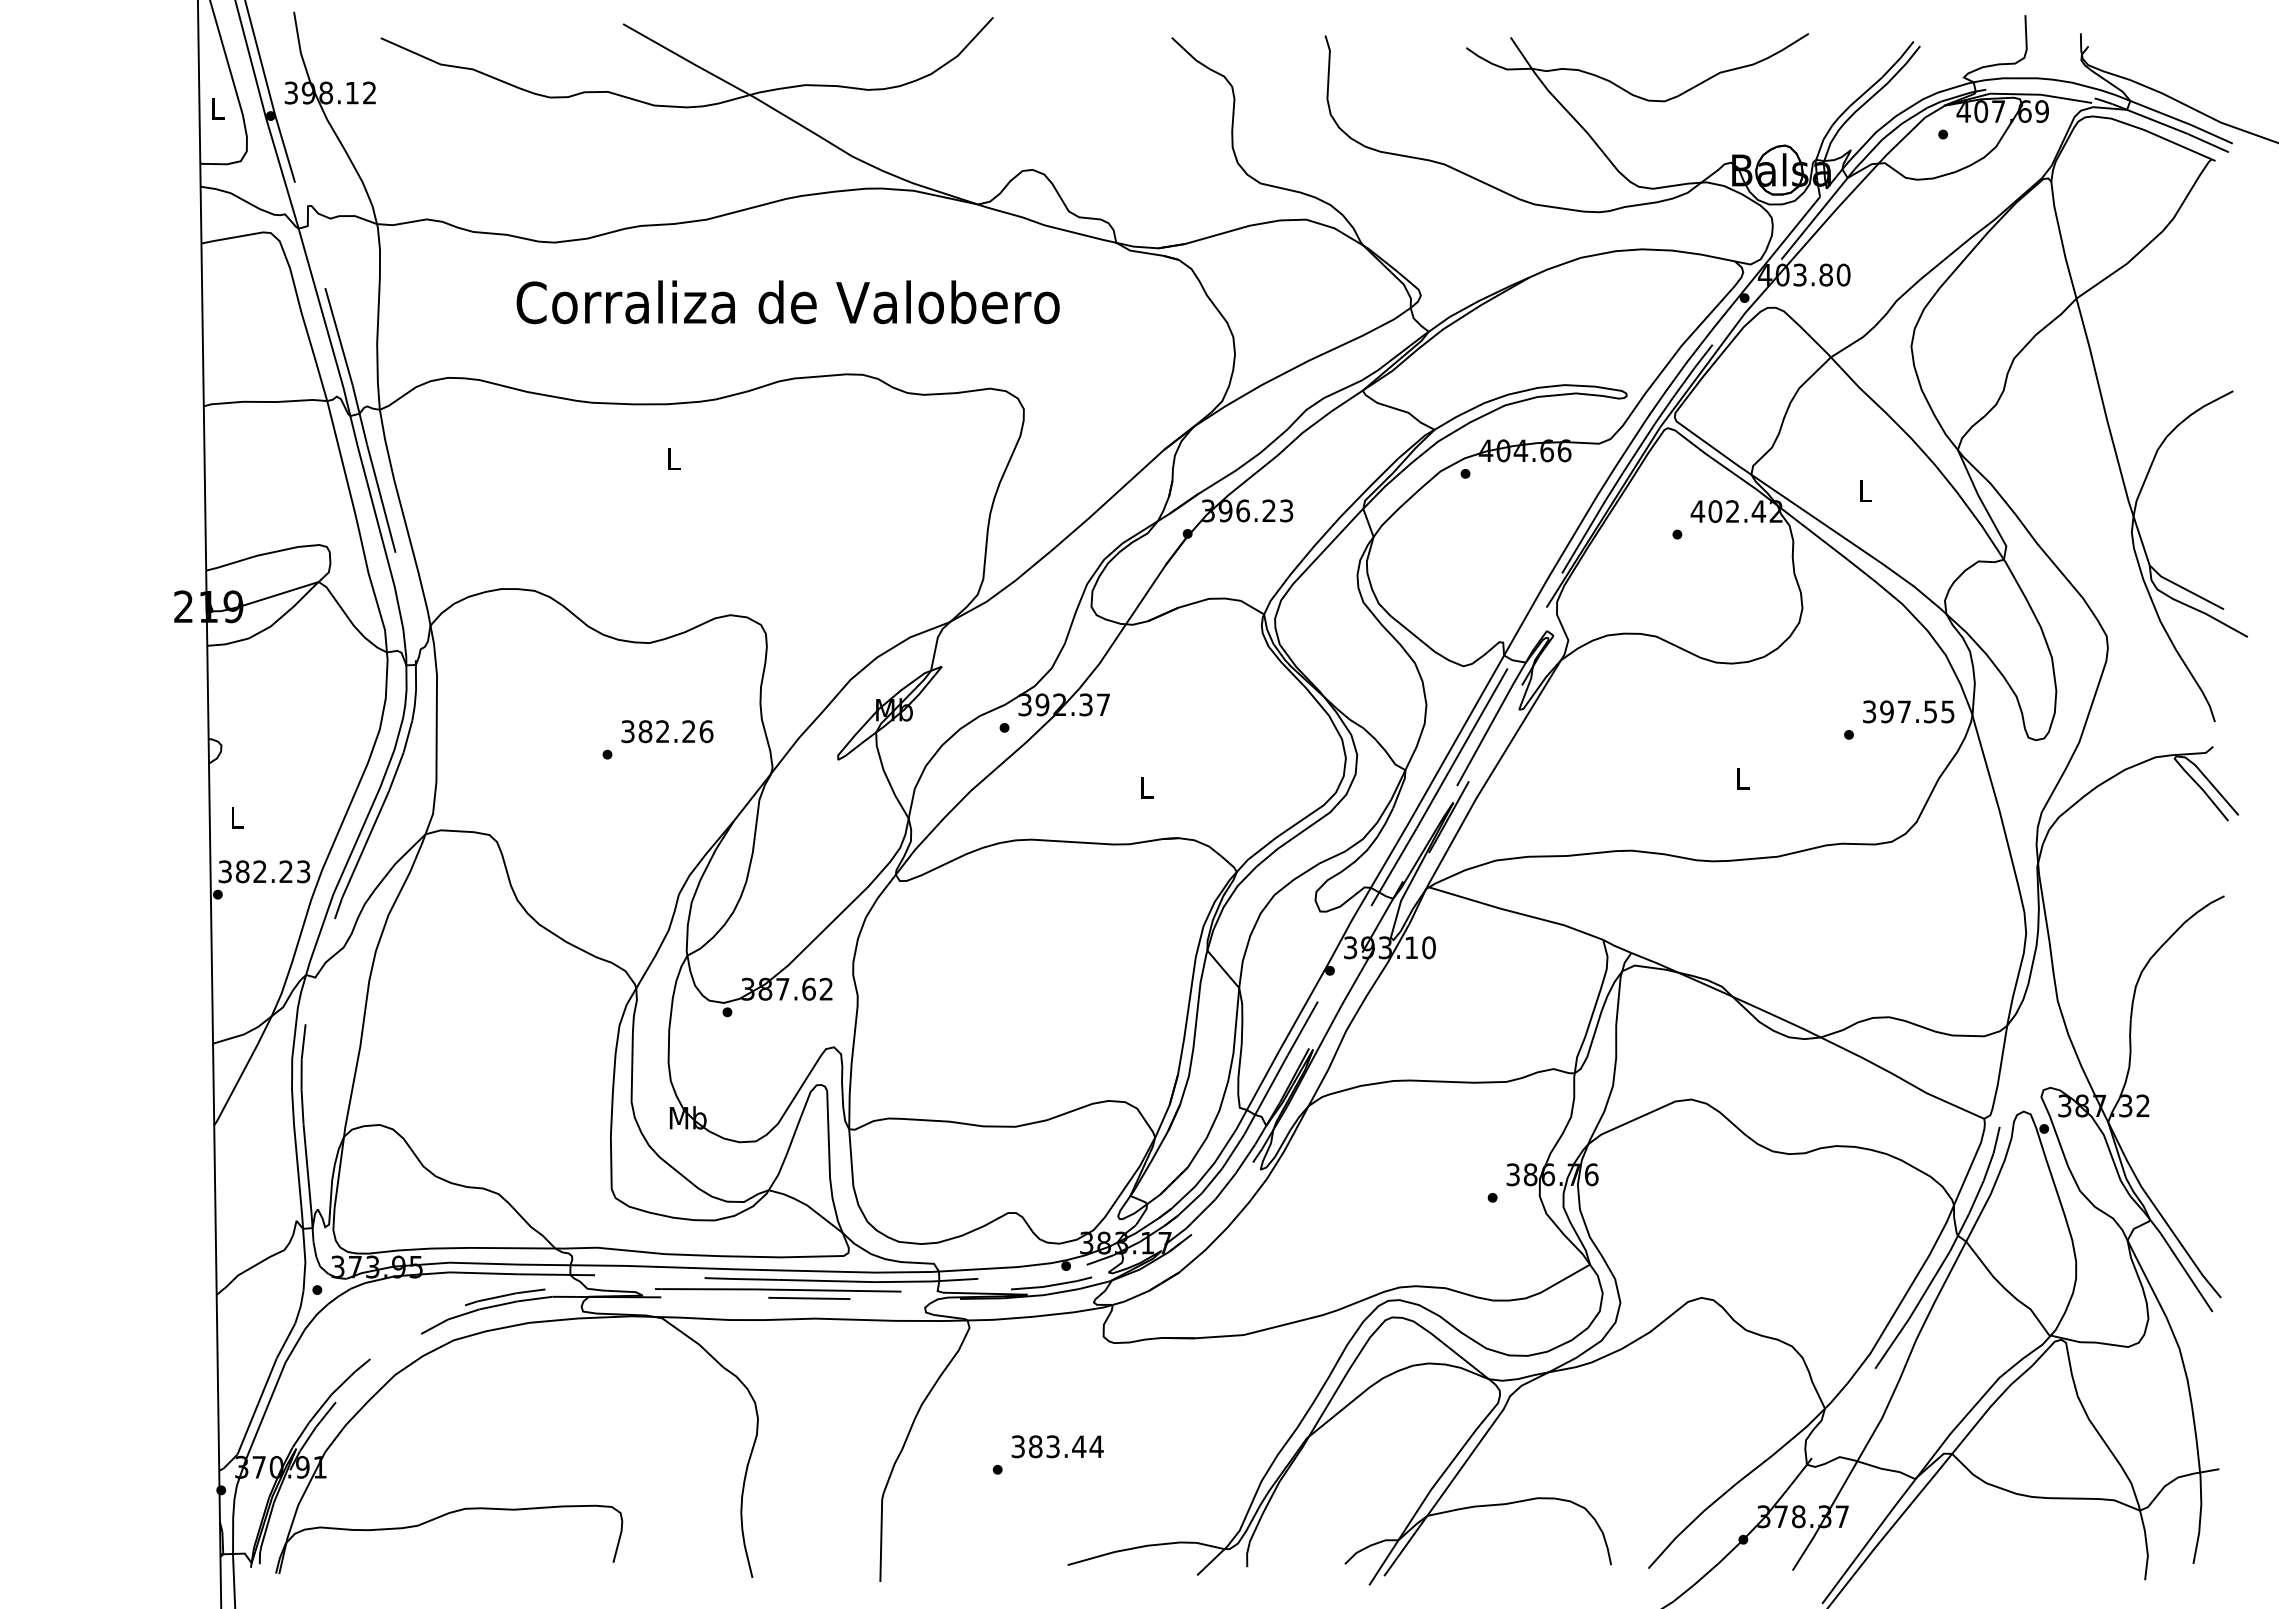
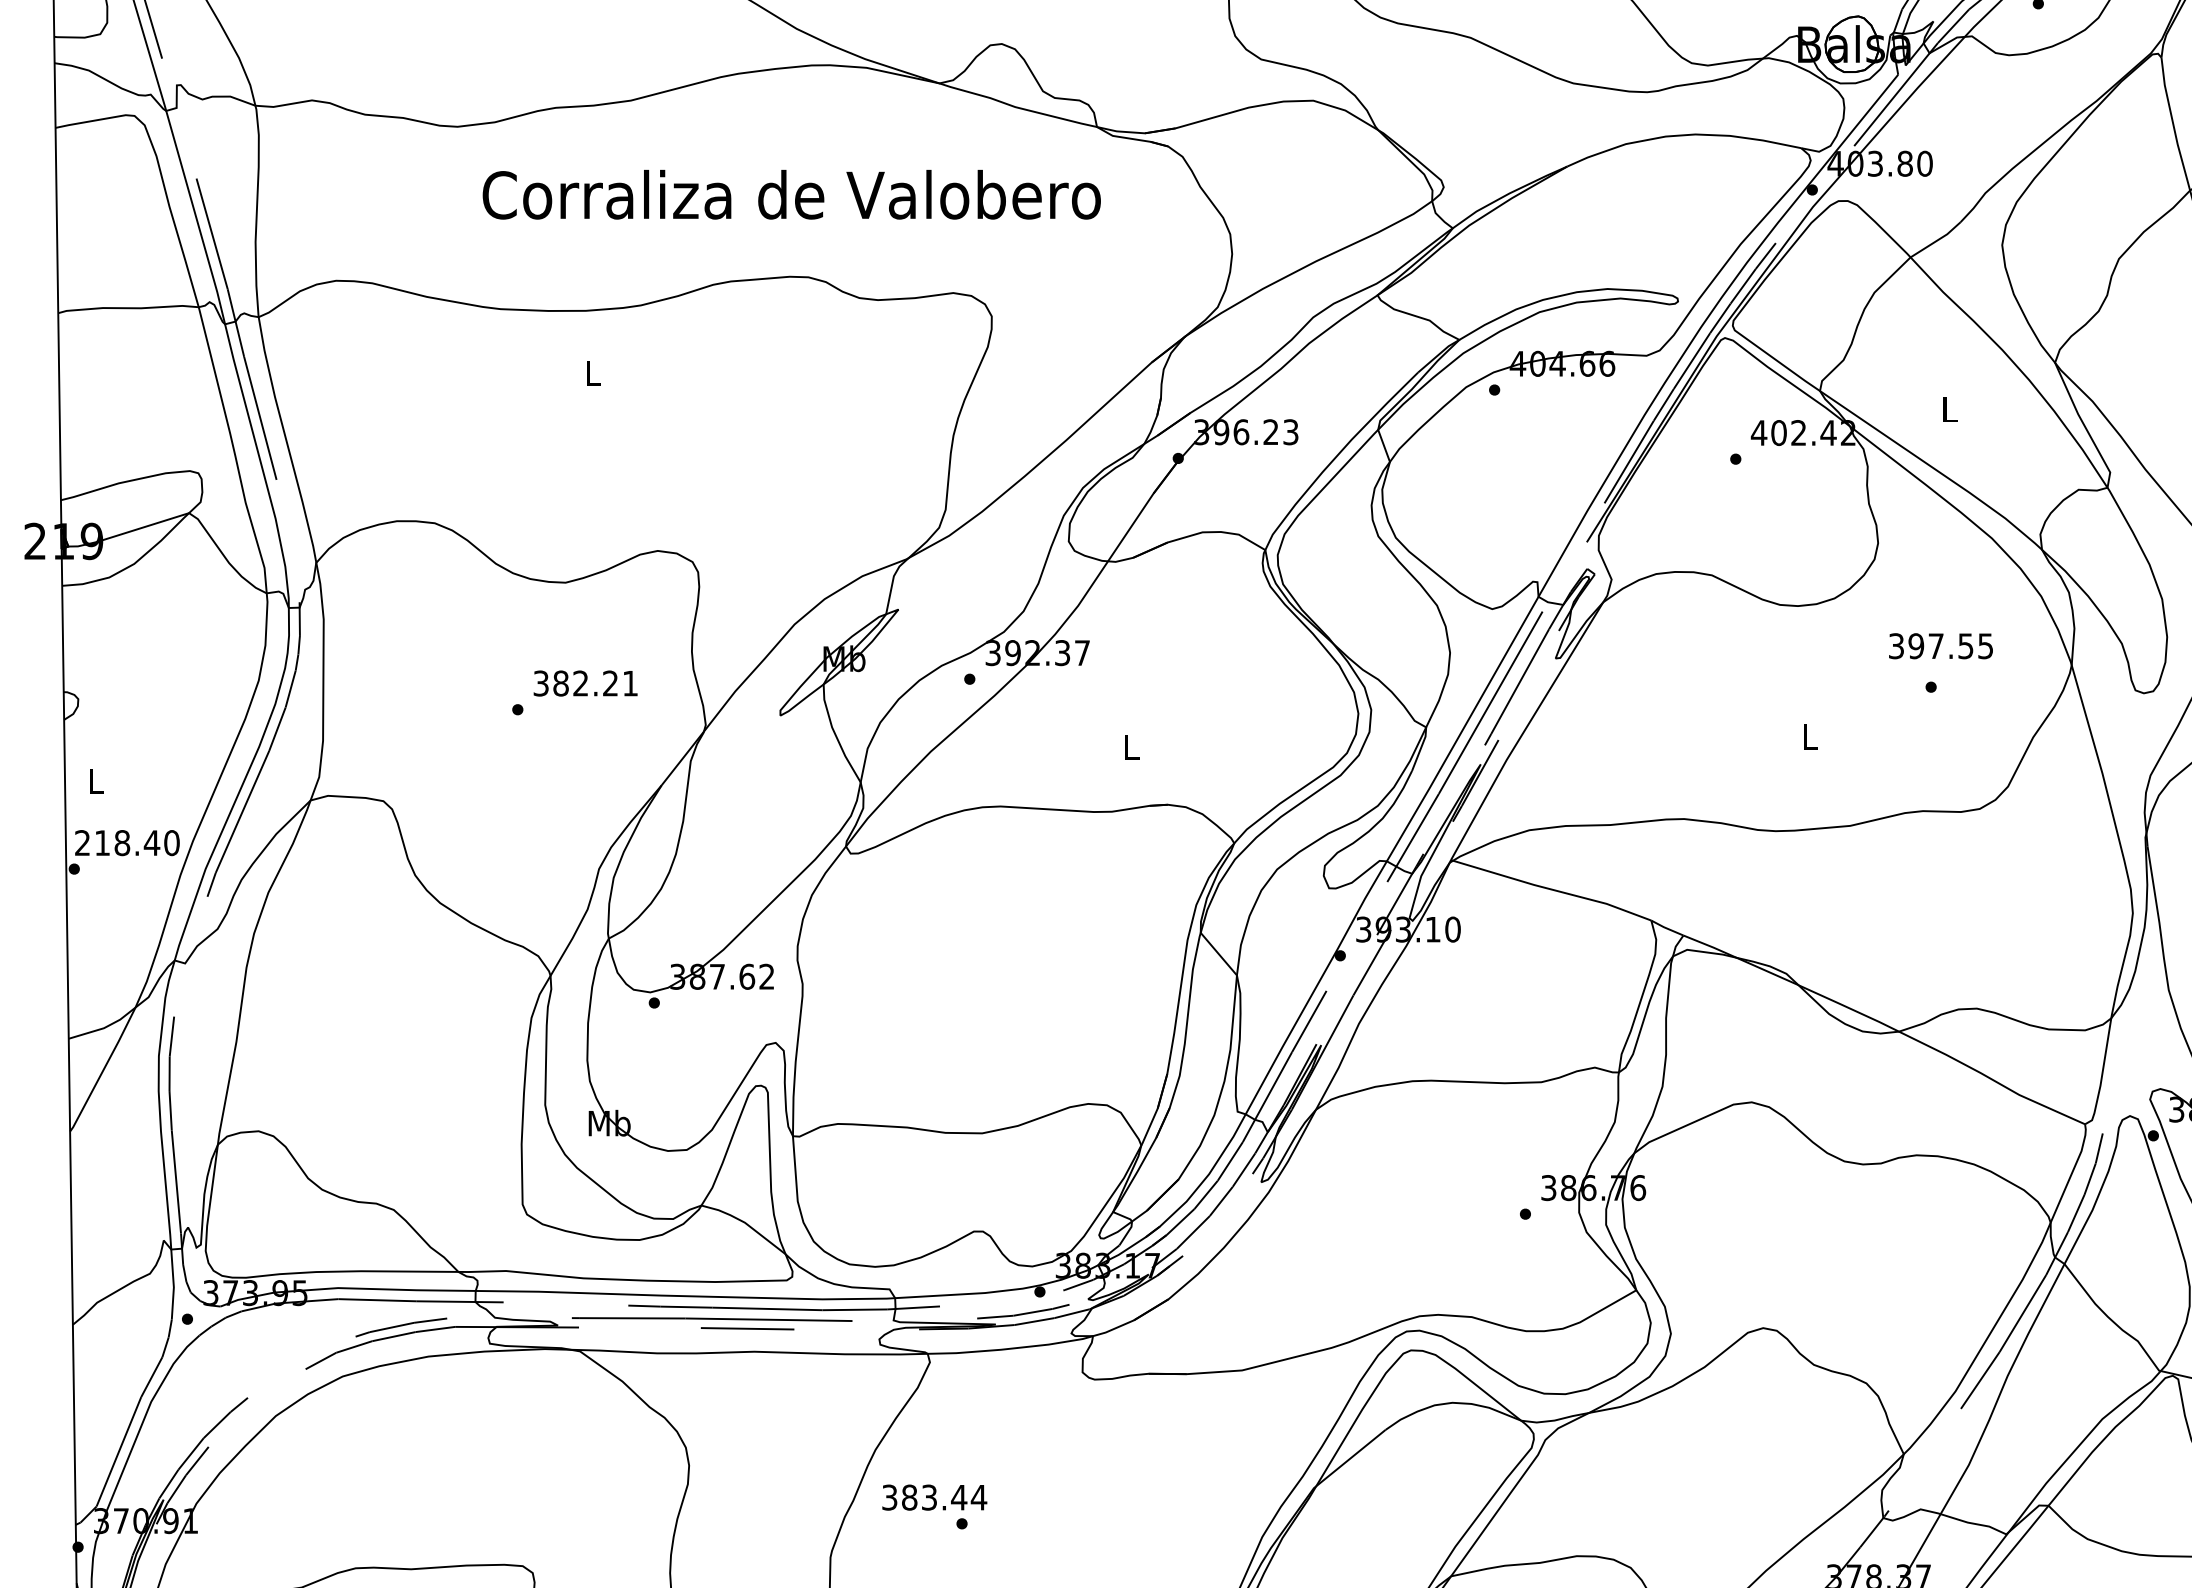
text: (787, 302) -> (791, 194), moved
text: (1908, 711) -> (1940, 645), moved
text: (706, 731) -> (630, 683), 382.26 -> 382.21
text: (264, 871) -> (127, 842), 382.23 -> 218.40
text: (1057, 1446) -> (934, 1497), moved

